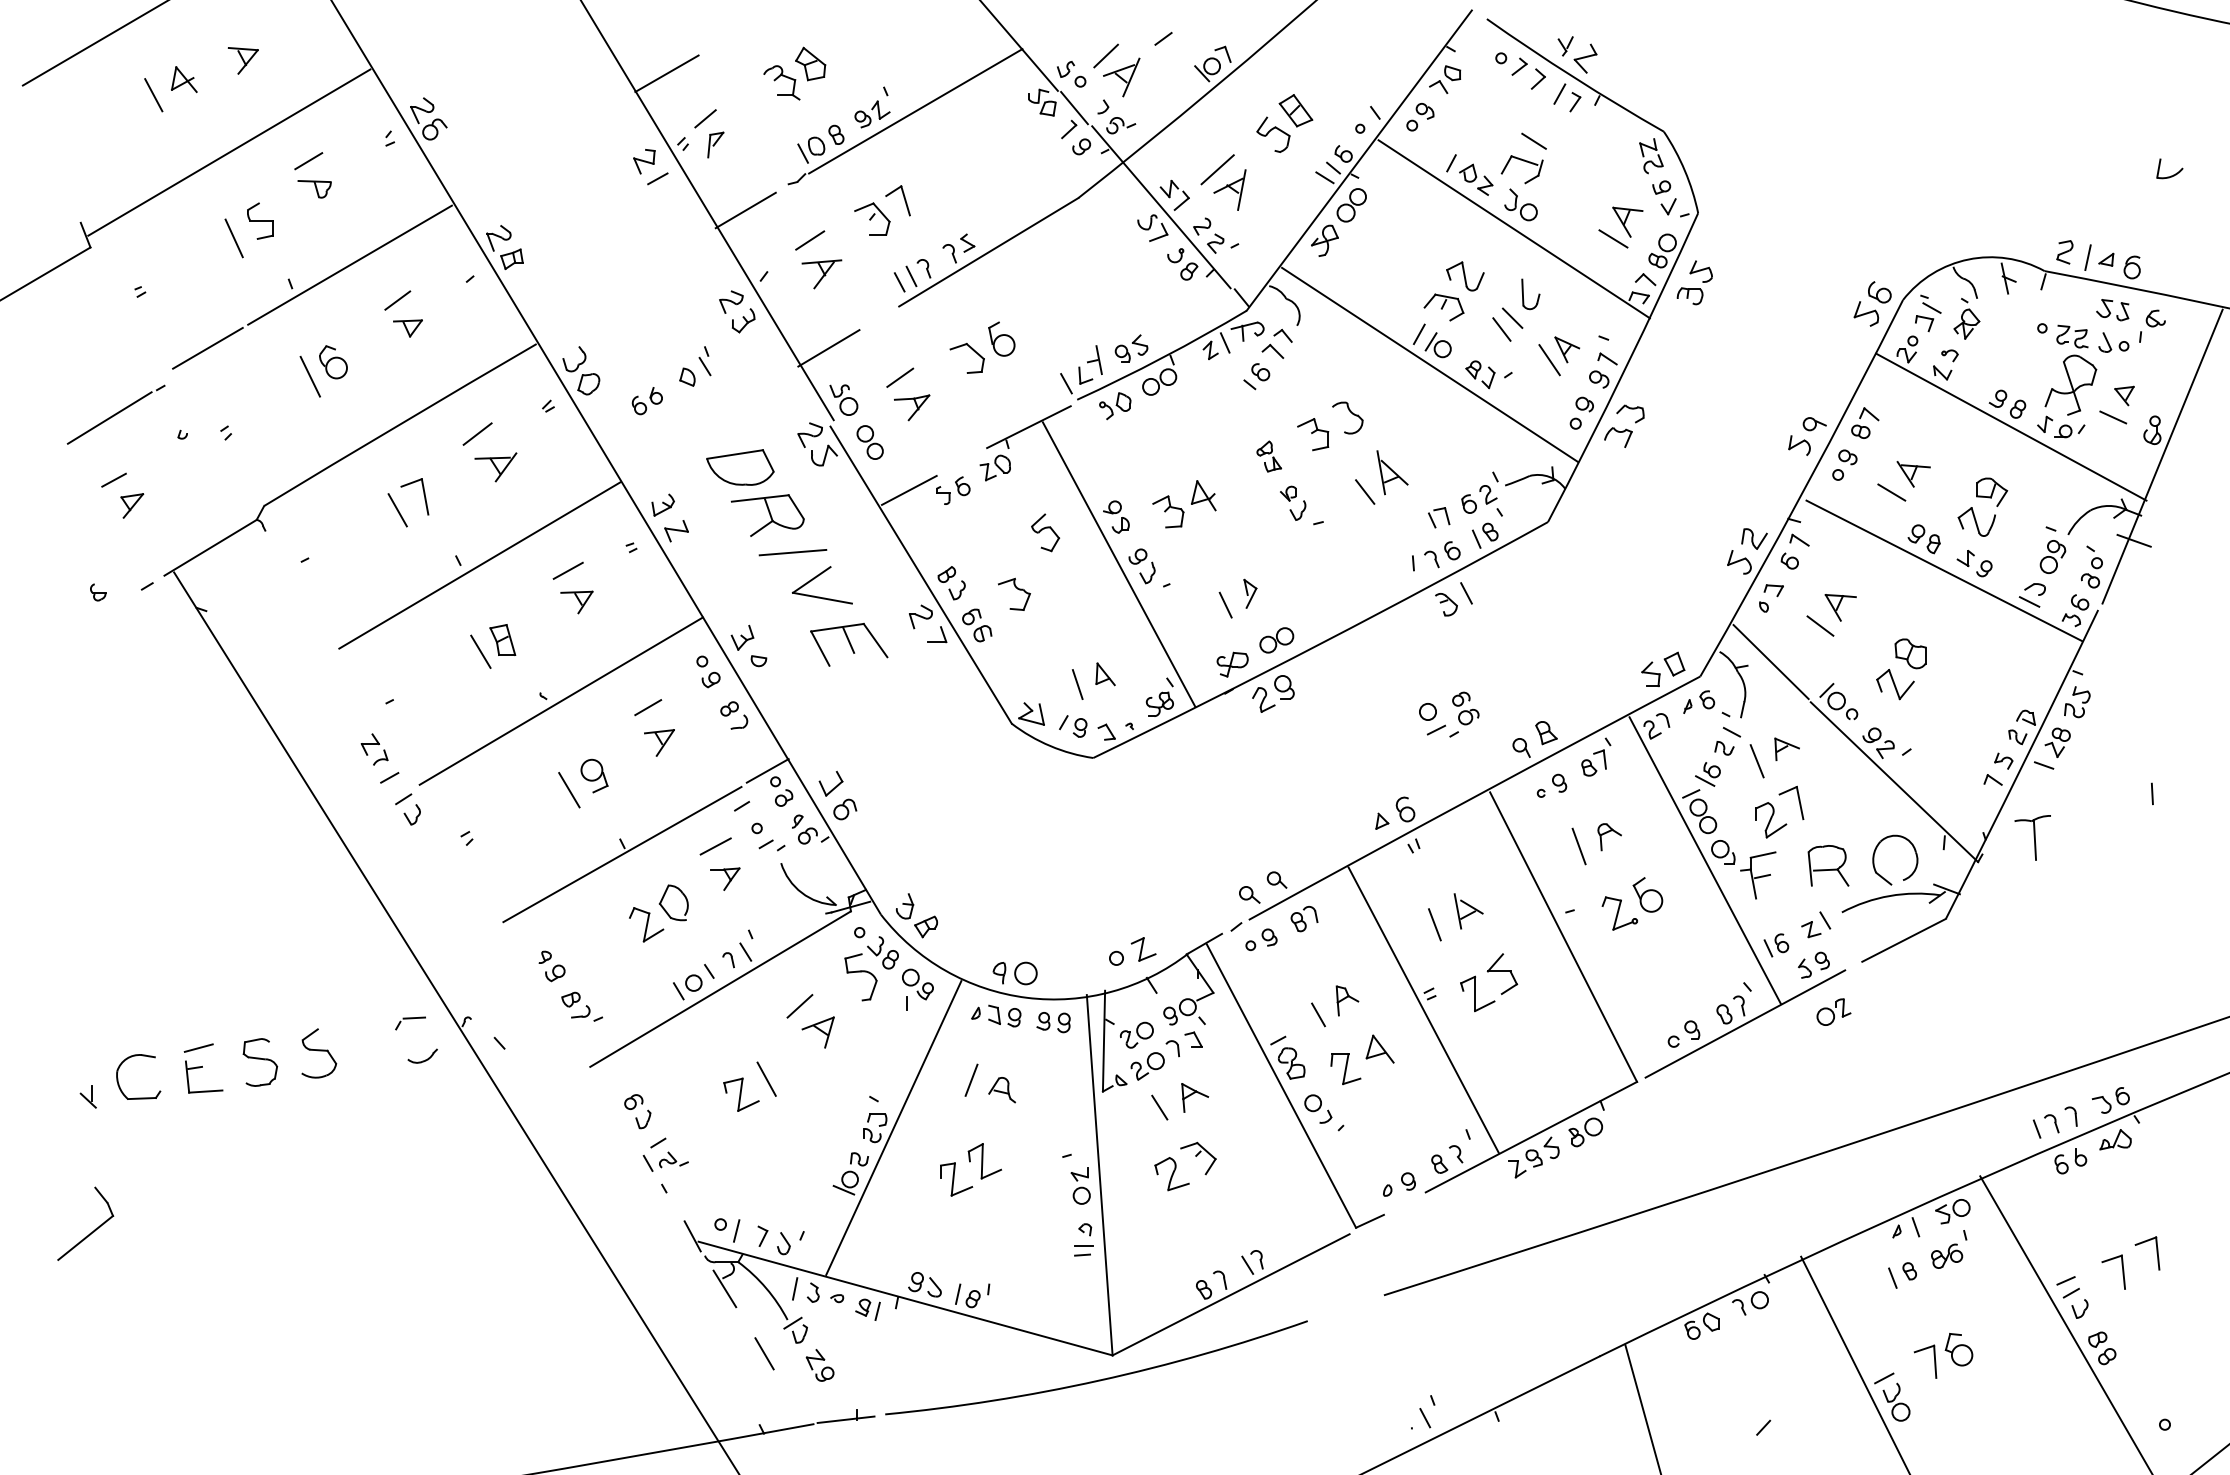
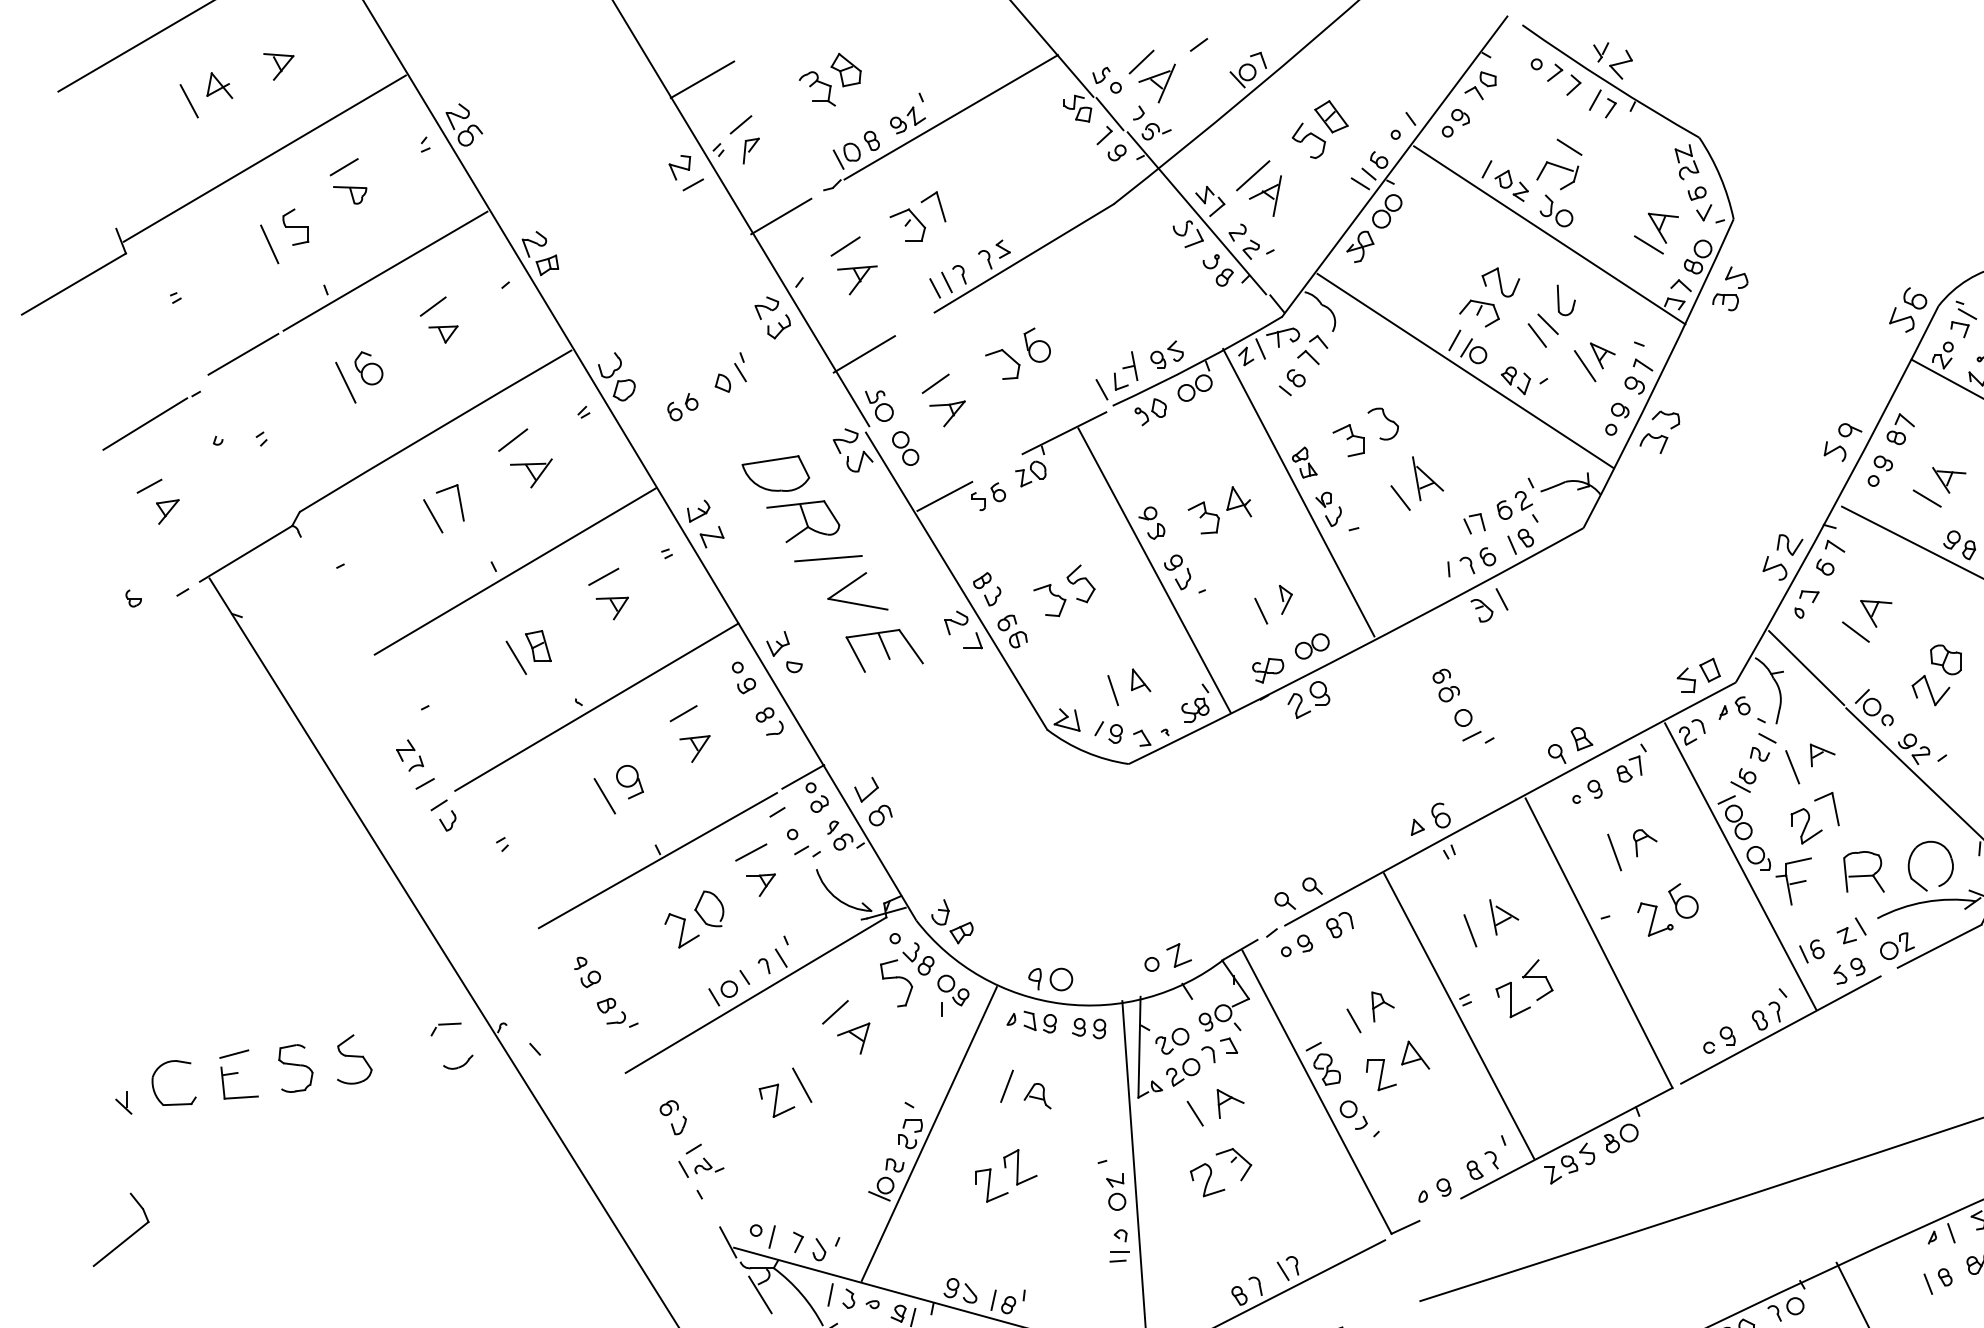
line: (1262, 486) -> (1297, 492), added
part: (1045, 532) -> (1080, 583), moved
part: (1465, 708) -> (1445, 685), moved
part: (1833, 1011) -> (1896, 945), moved

